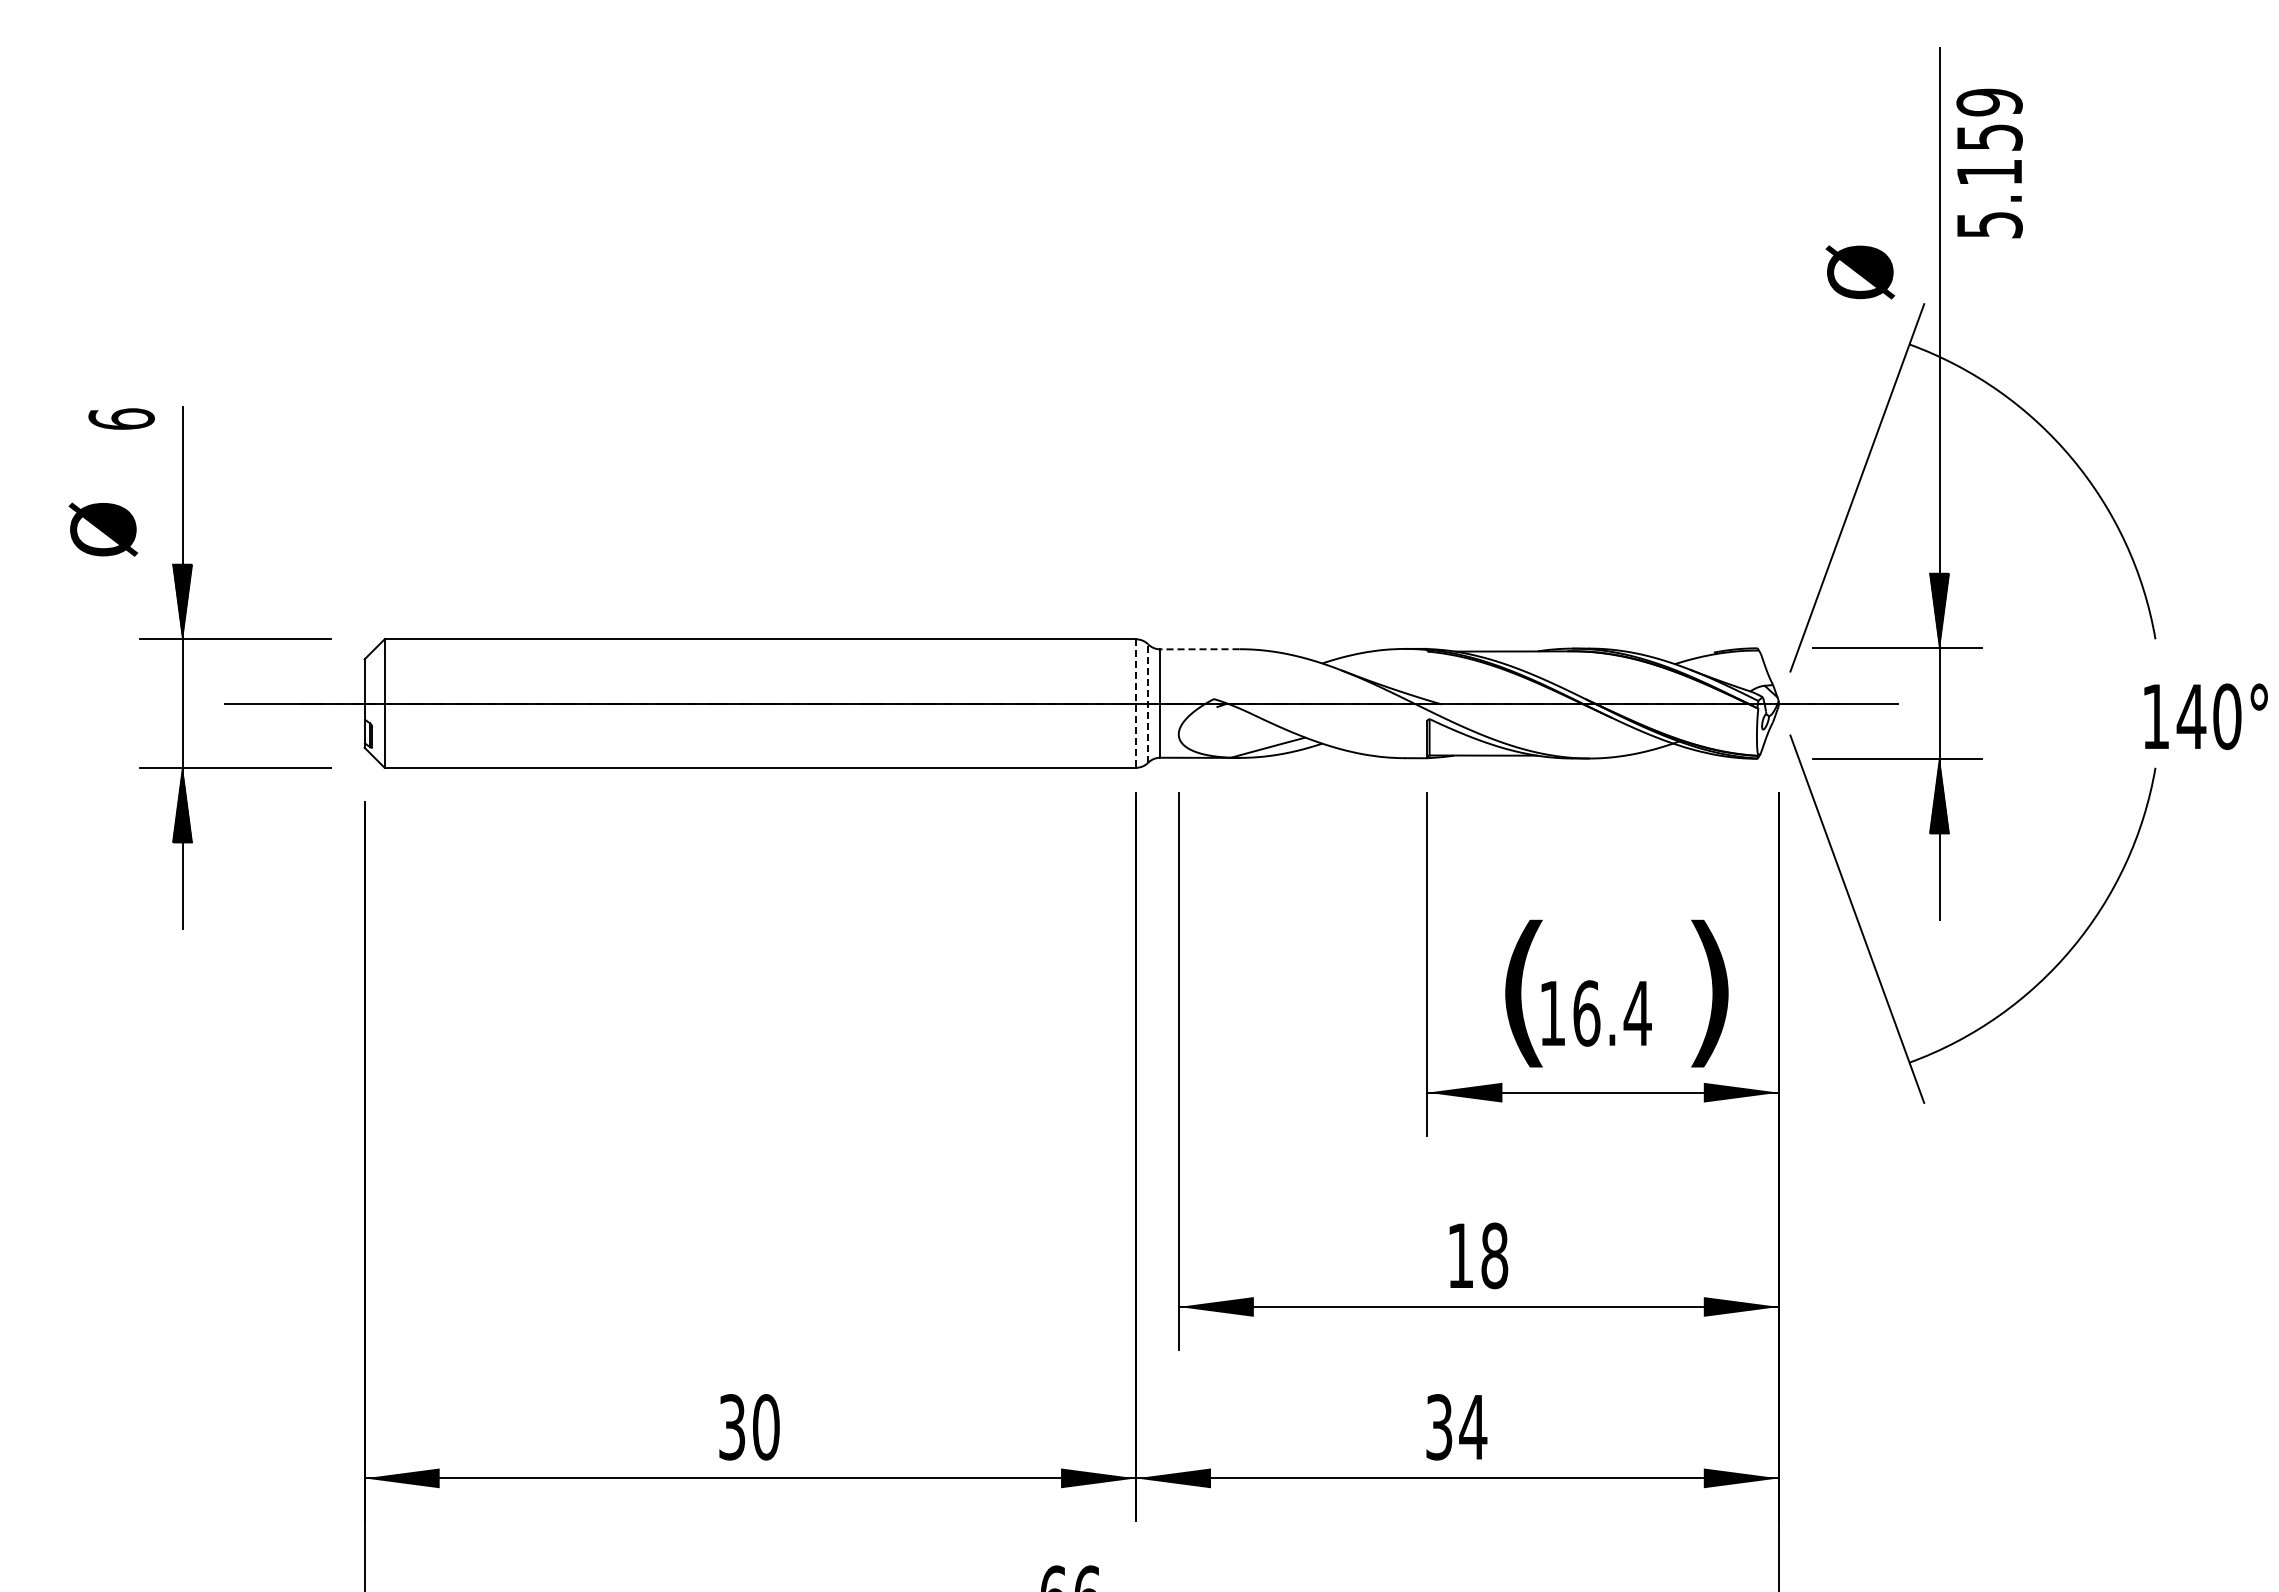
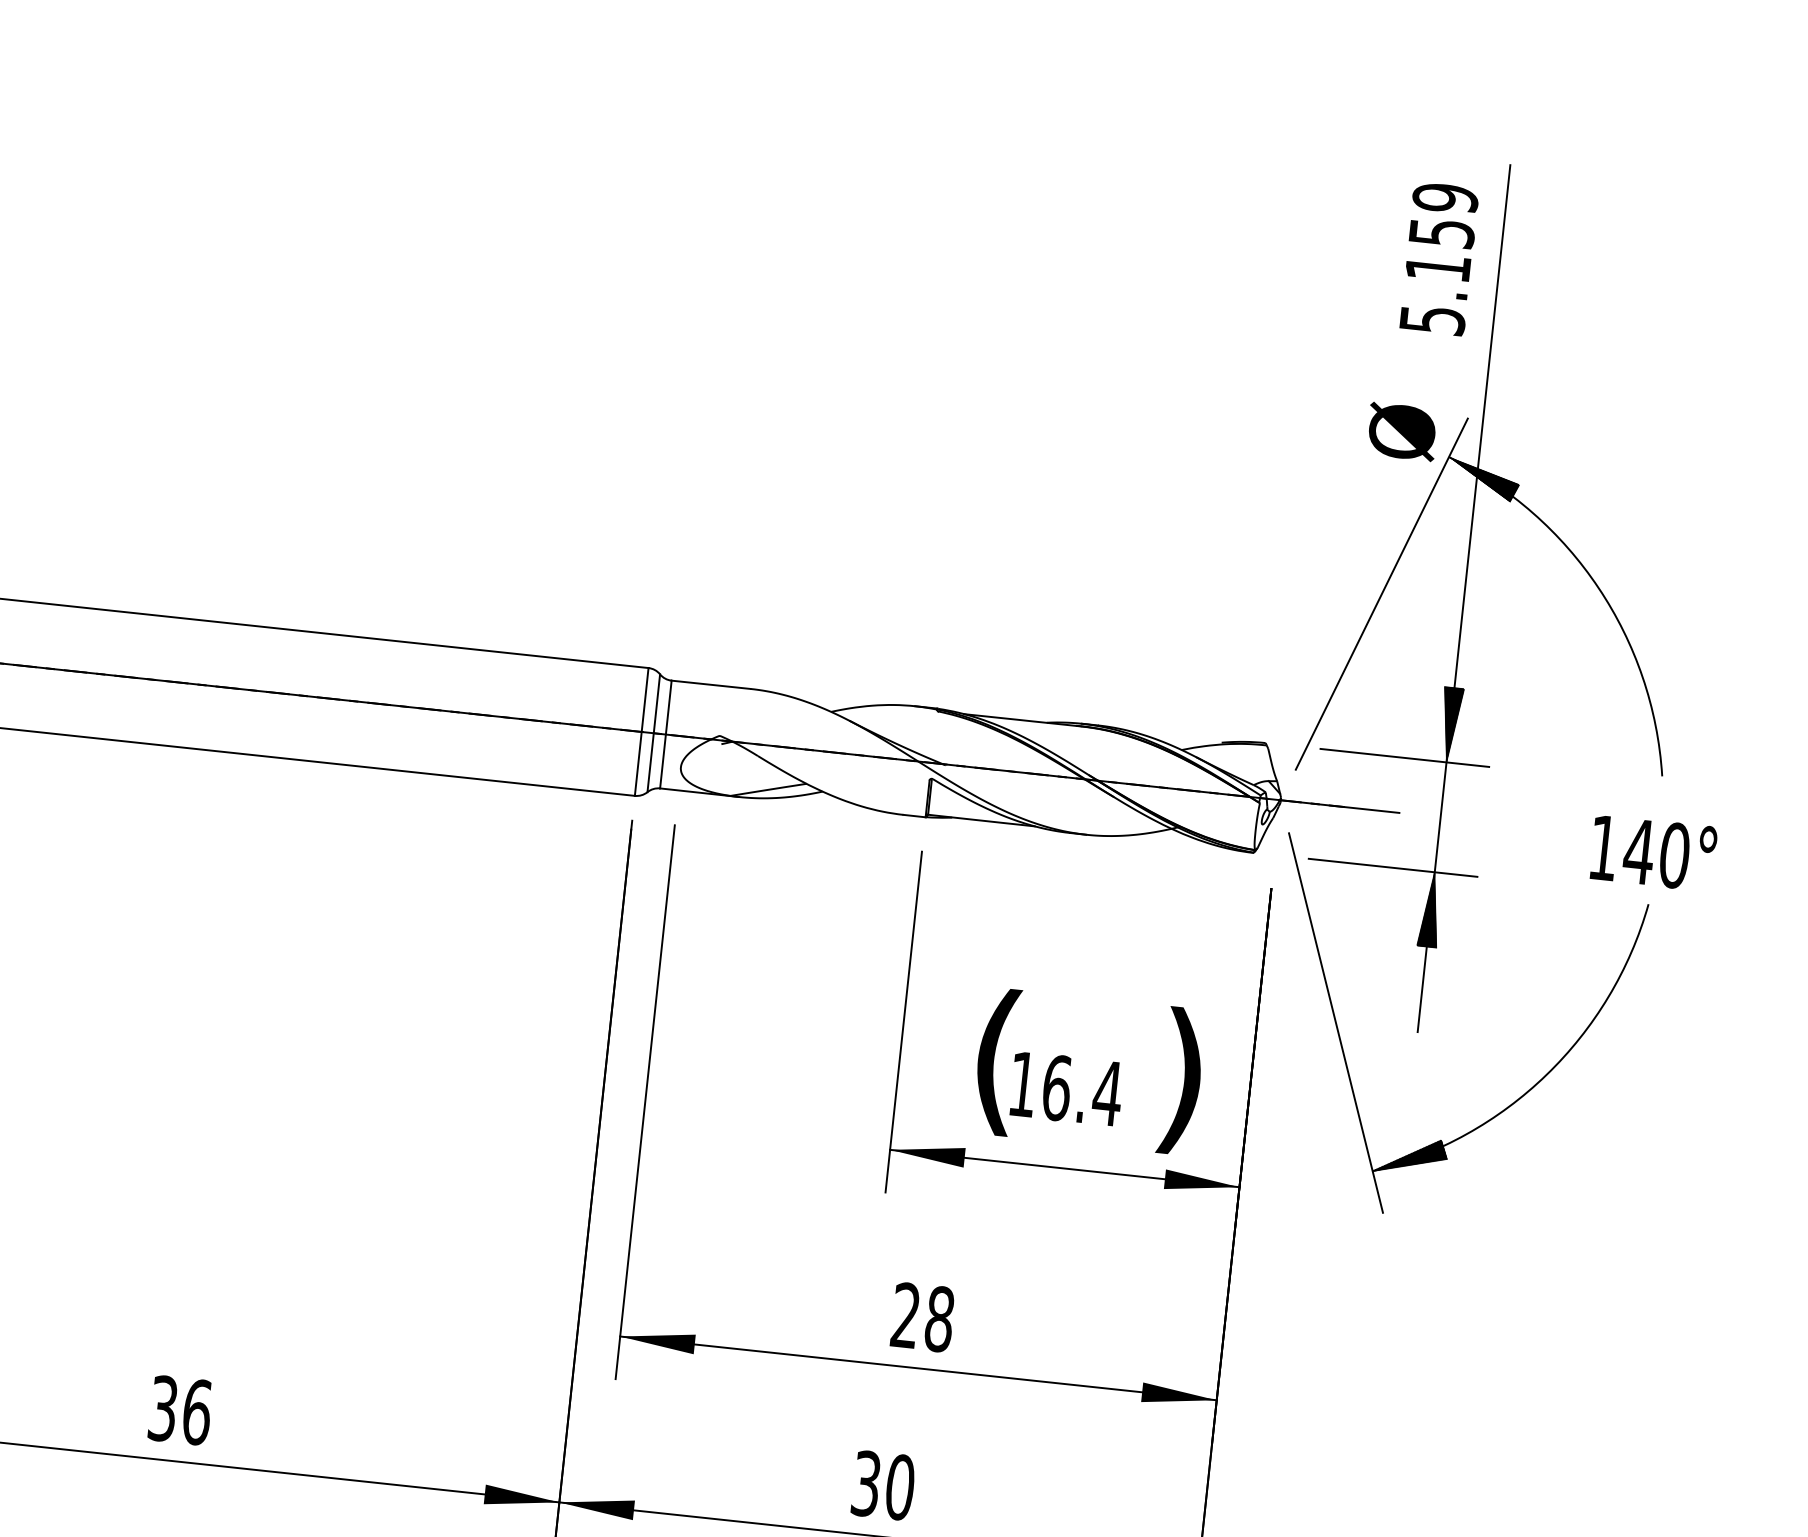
text: (1989, 163) -> (1438, 258), moved
text: (1860, 272) -> (1402, 432), moved
hatch: (1945, 363) -> (1482, 479), added
line: (1199, 649) -> (710, 684), dashed -> solid
line: (1148, 703) -> (654, 733), dashed -> solid
line: (1136, 704) -> (642, 732), dashed -> solid
text: (2205, 716) -> (1653, 853), moved
hatch: (1945, 1043) -> (1410, 1155), added
text: (1459, 1254) -> (904, 1314), 18 -> 28
text: (766, 1427) -> (197, 1412), 30 -> 36
text: (1473, 1427) -> (900, 1487), 34 -> 30

